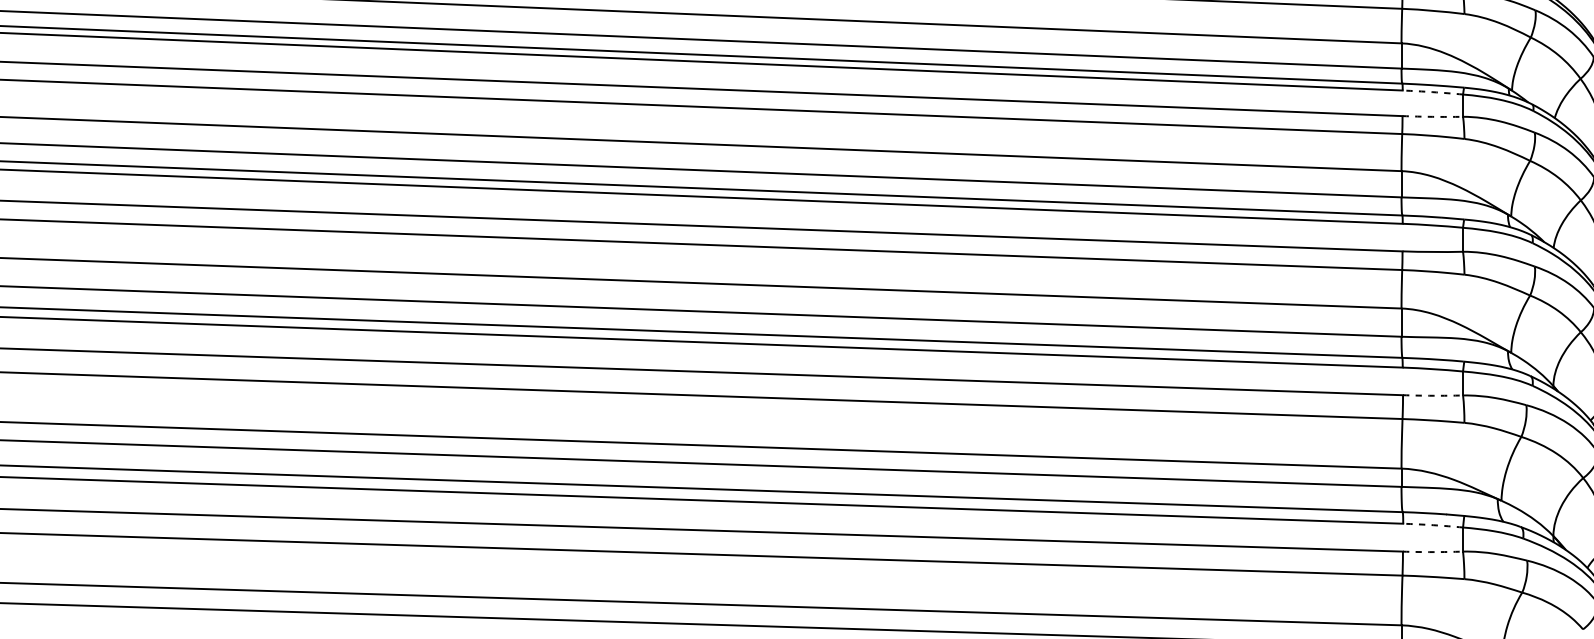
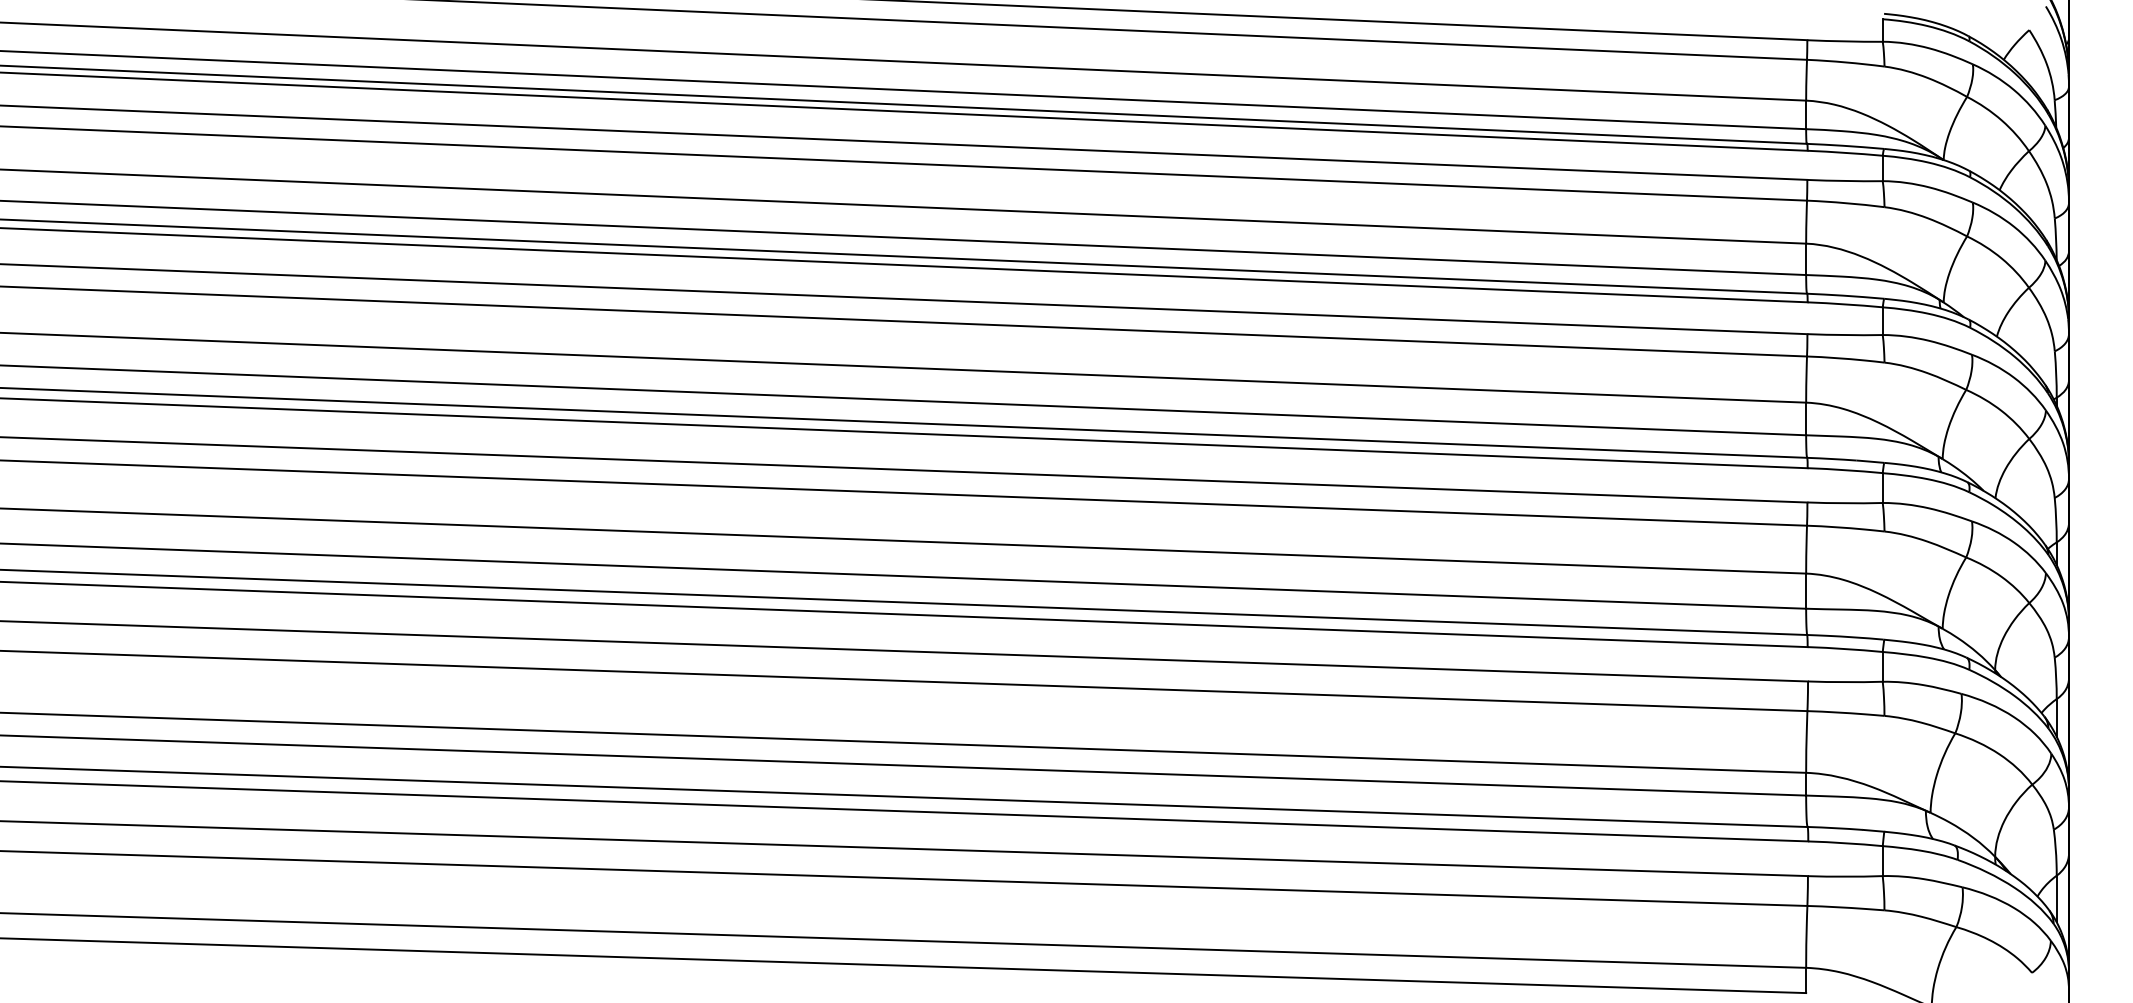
arc: (1433, 92) -> (1845, 304), dashed -> solid
arc: (1433, 117) -> (1845, 335), dashed -> solid
arc: (1433, 396) -> (1845, 682), dashed -> solid
arc: (1433, 525) -> (1845, 843), dashed -> solid
arc: (1433, 551) -> (1845, 876), dashed -> solid

